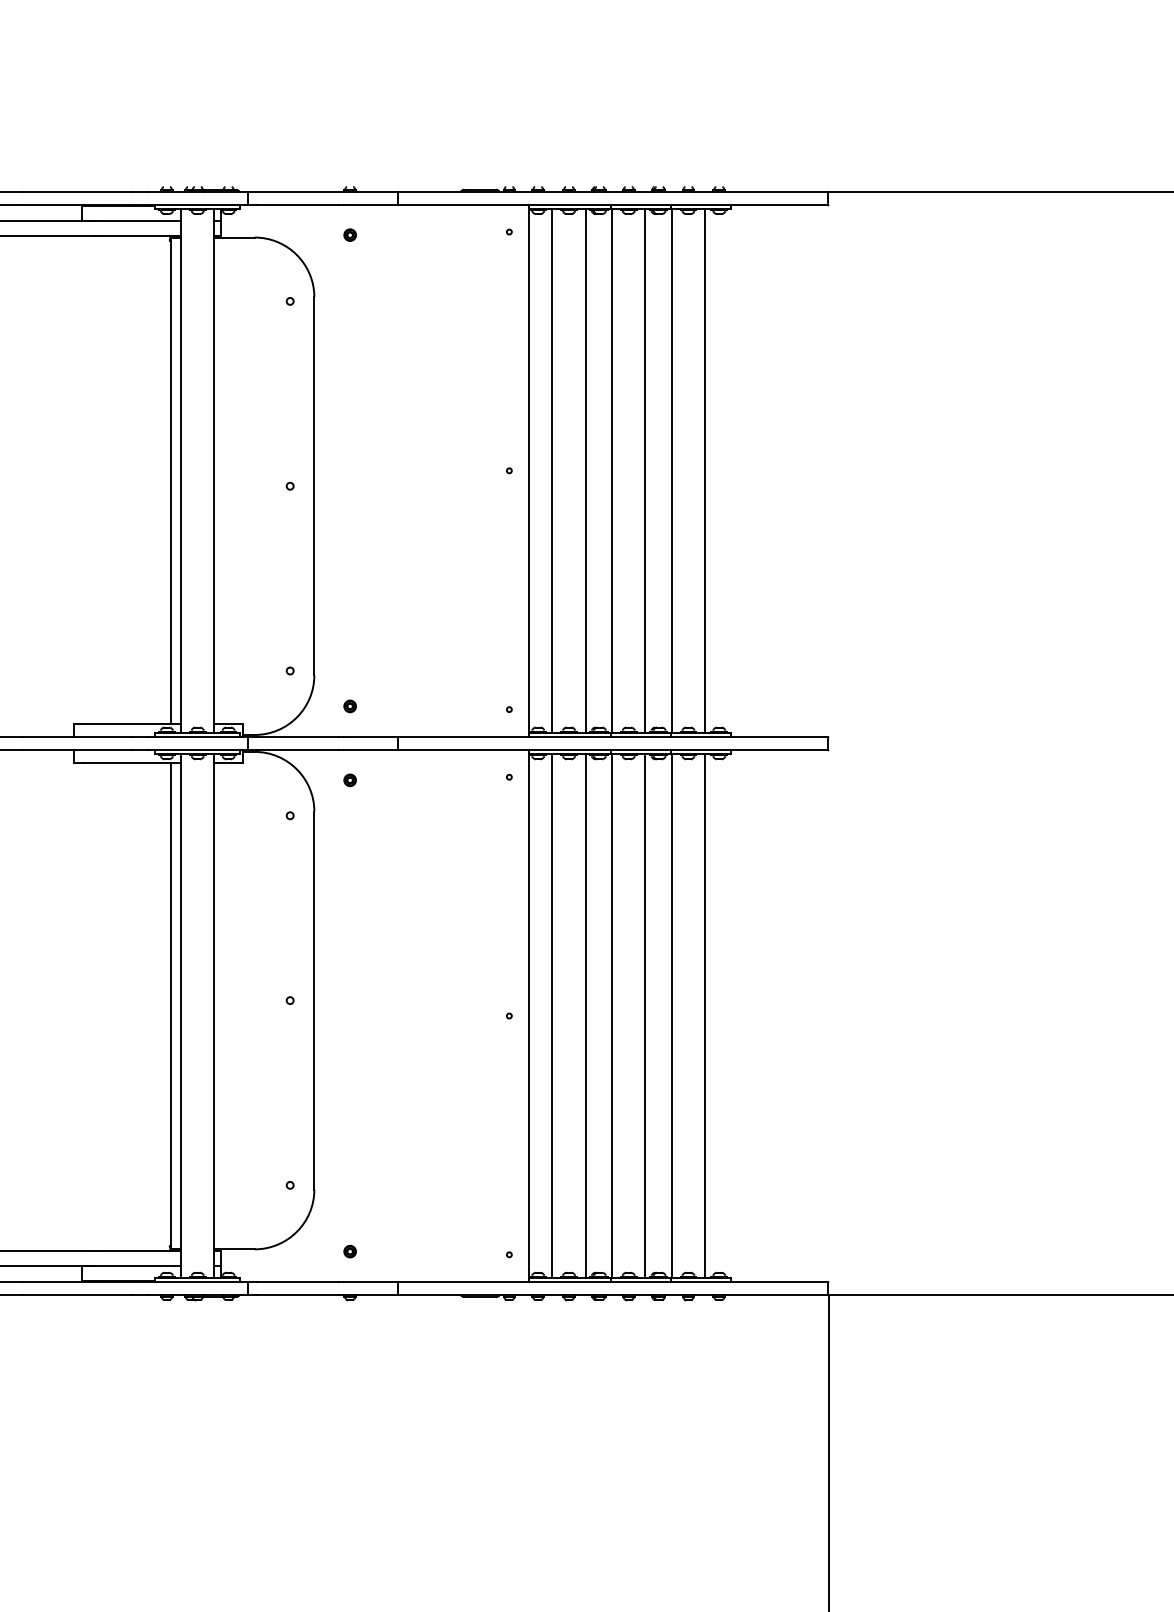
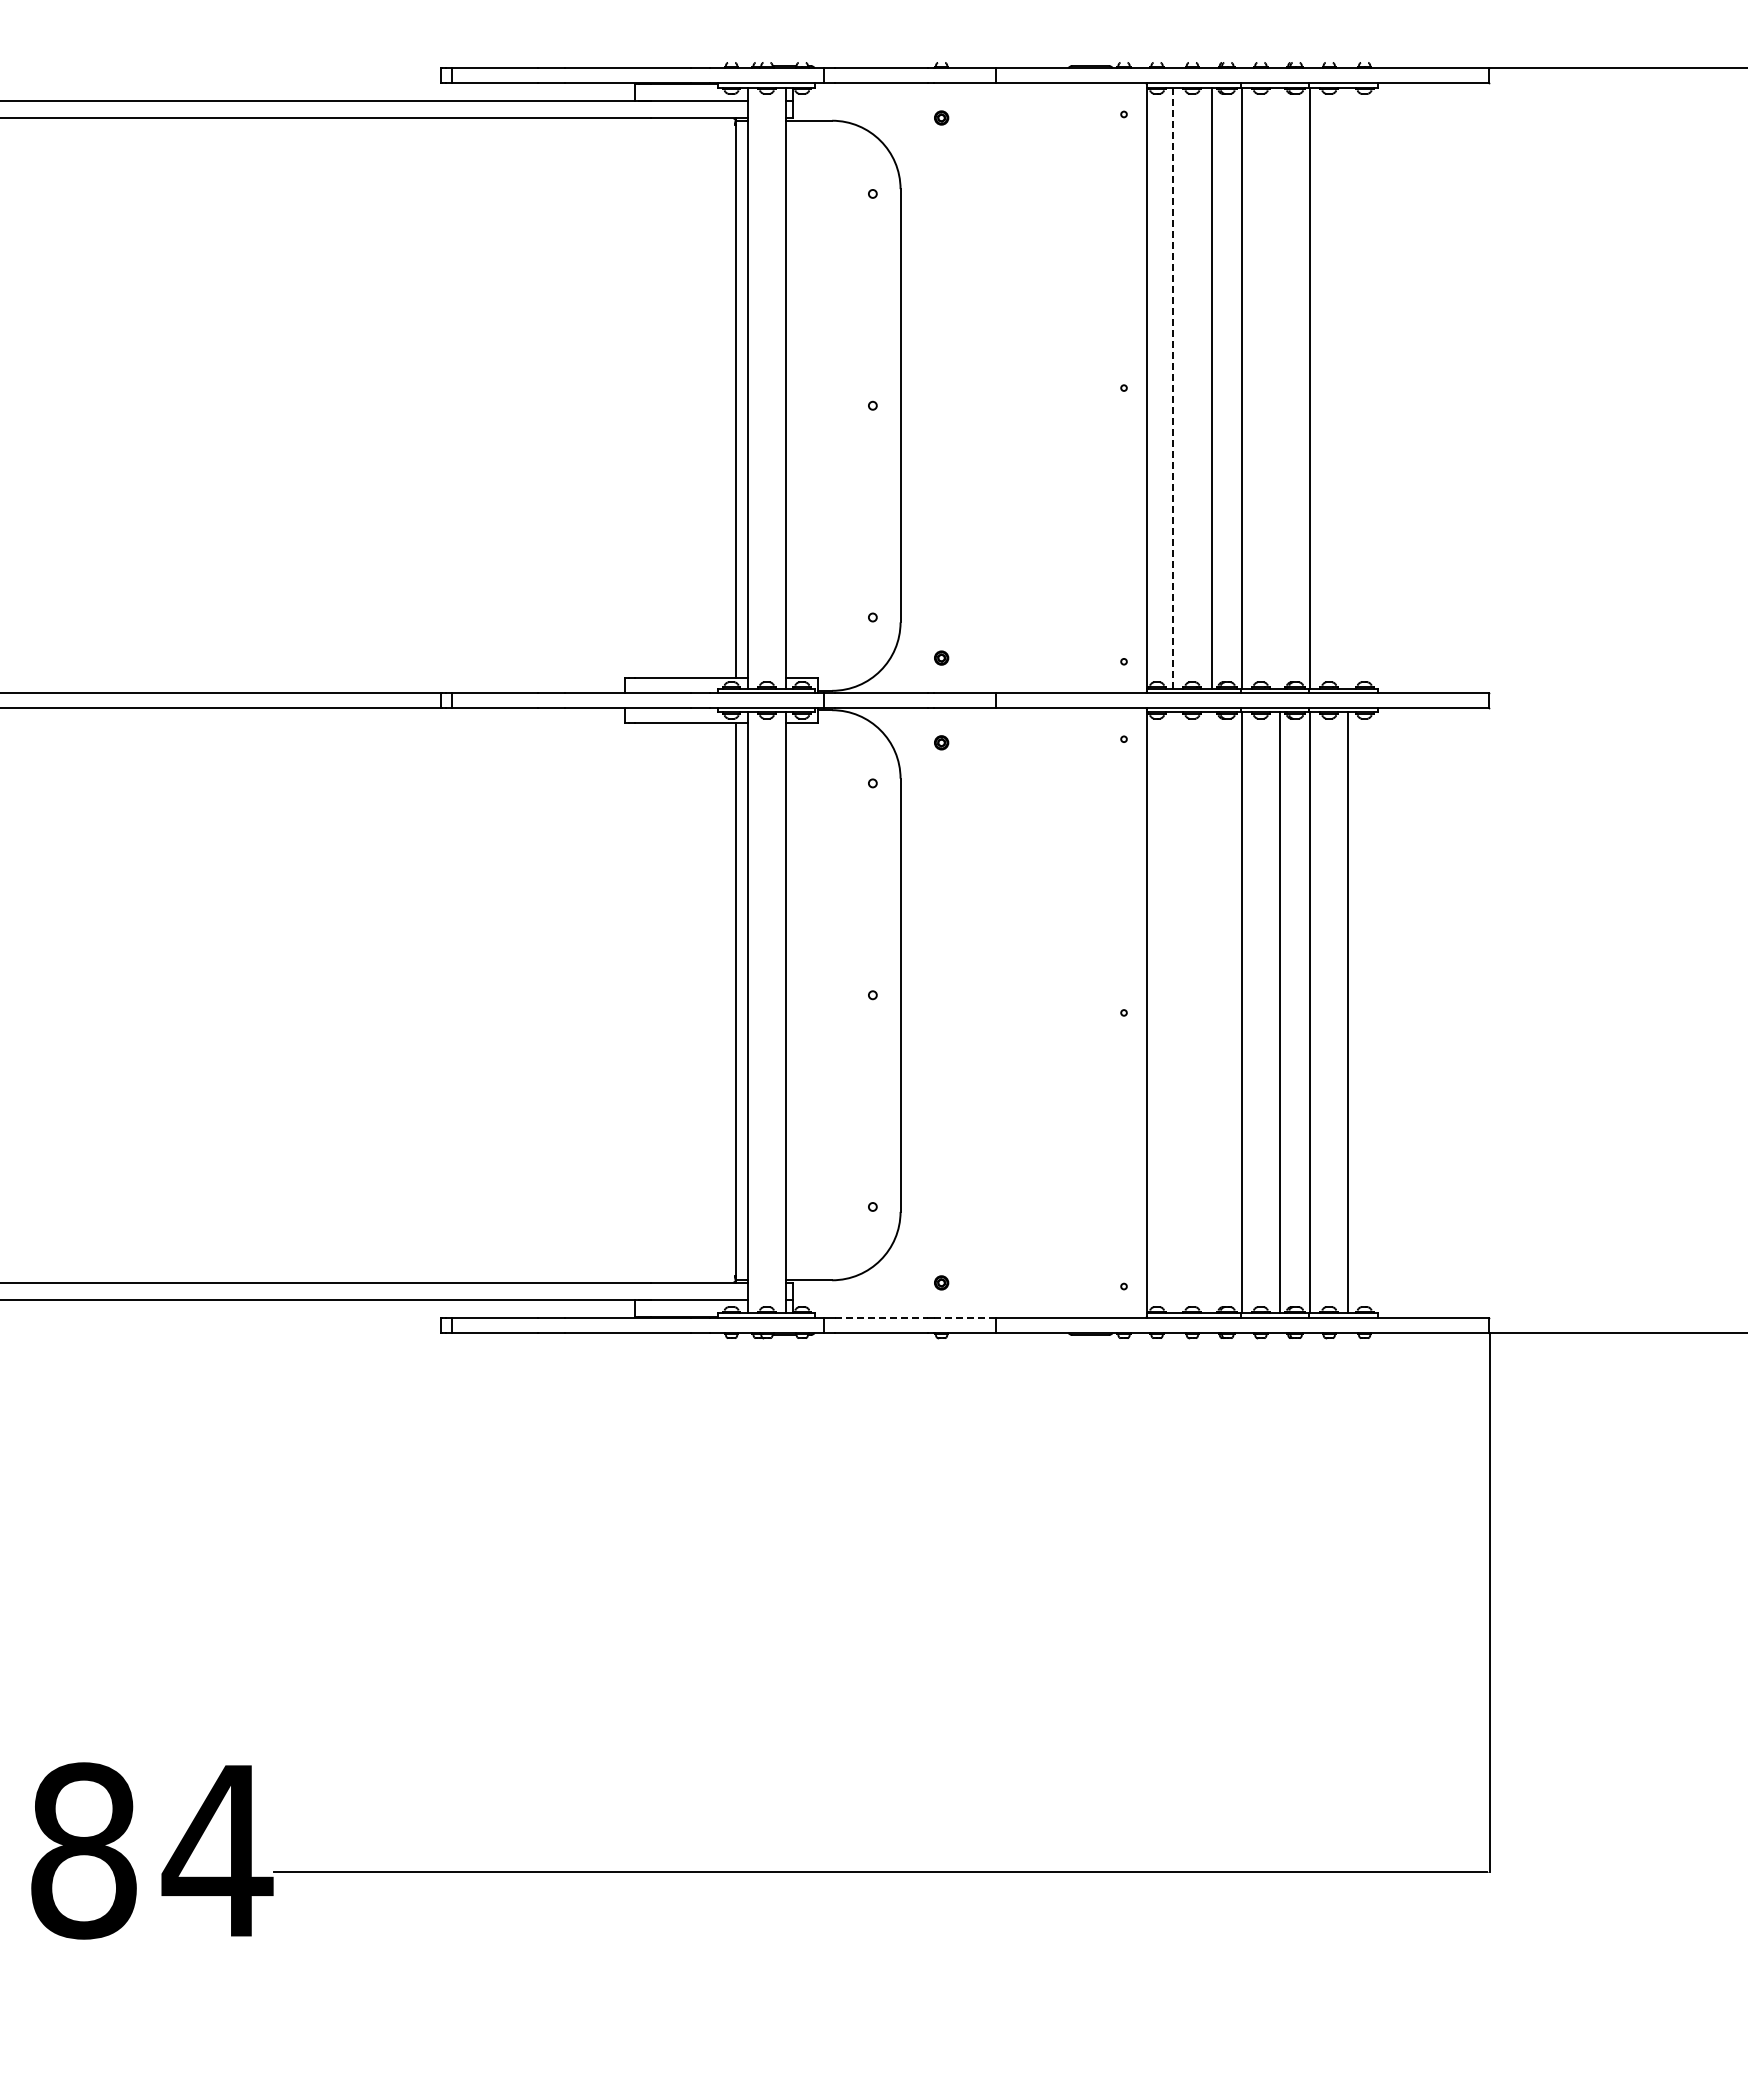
line: (645, 470) -> (1280, 387), removed
line: (705, 470) -> (1348, 387), removed
line: (552, 471) -> (1173, 388), solid -> dashed
line: (552, 1015) -> (1173, 1012), removed
line: (585, 1015) -> (1211, 1012), removed
line: (297, 1281) -> (881, 1317), solid -> dashed
line: (371, 1281) -> (965, 1317), solid -> dashed

